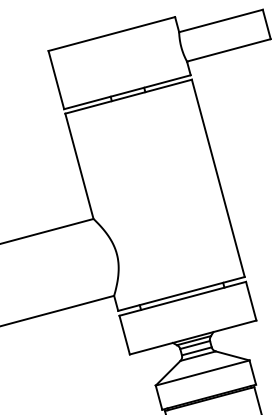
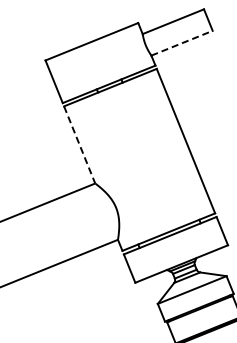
line: (229, 50) -> (182, 43), solid -> dashed
line: (79, 165) -> (79, 144), solid -> dashed

